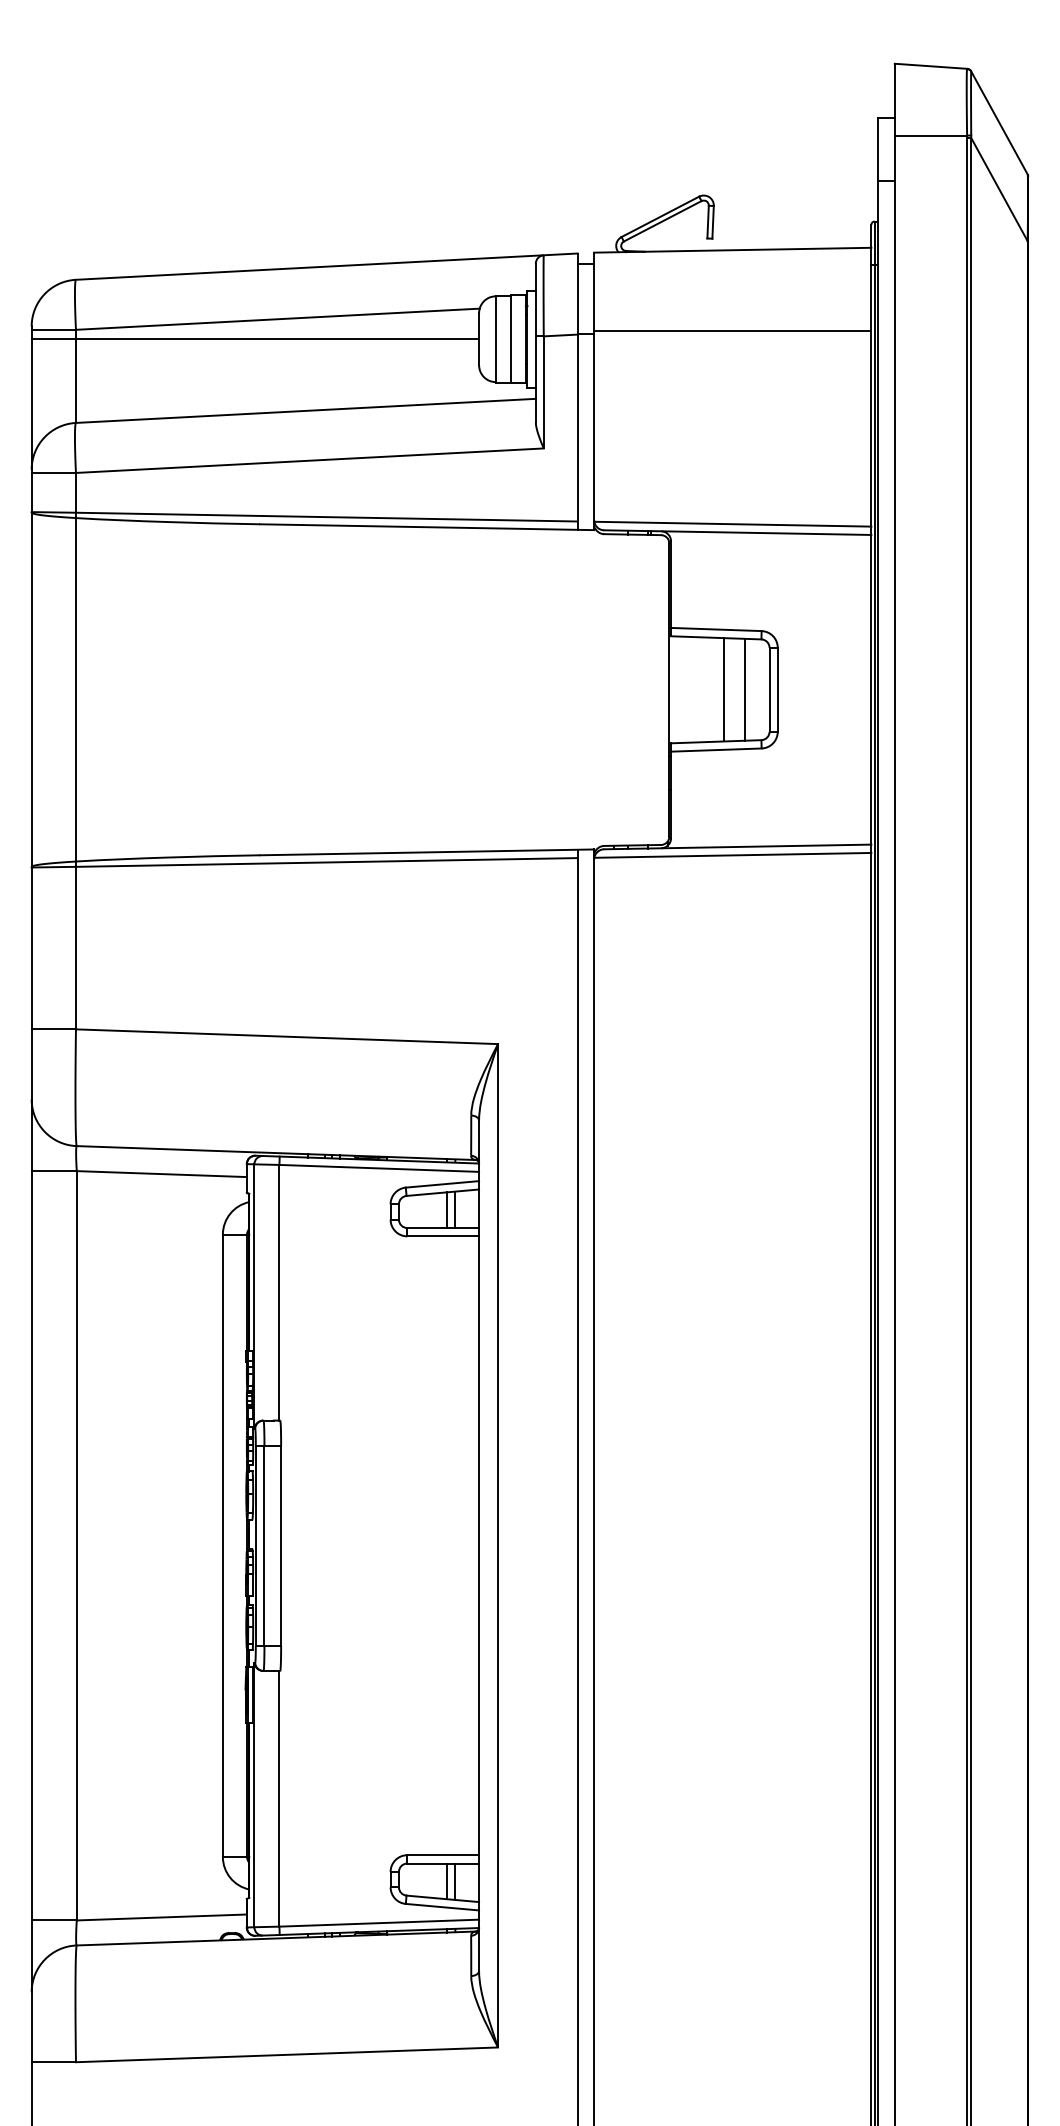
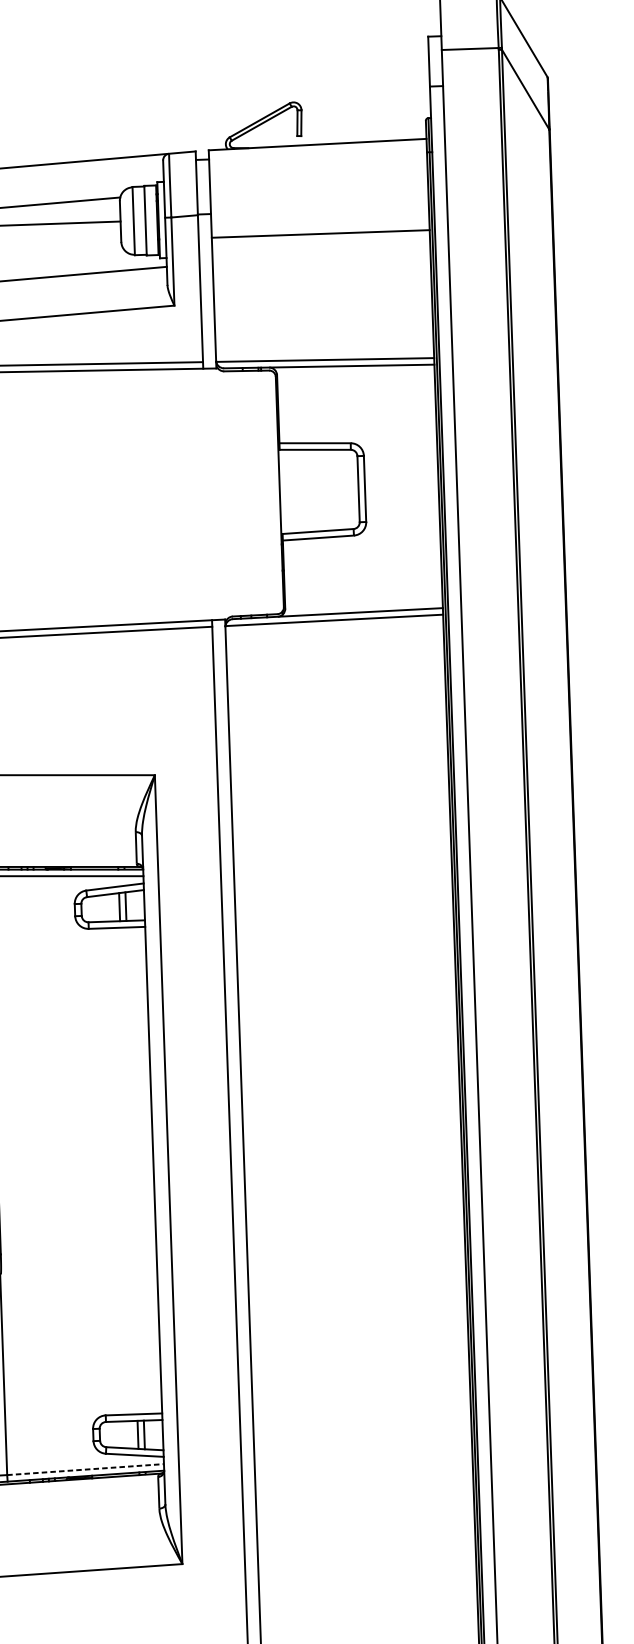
line: (732, 330) -> (320, 233), moved
line: (724, 689) -> (323, 490), removed
line: (744, 689) -> (338, 489), removed
line: (379, 1923) -> (85, 1469), solid -> dashed

